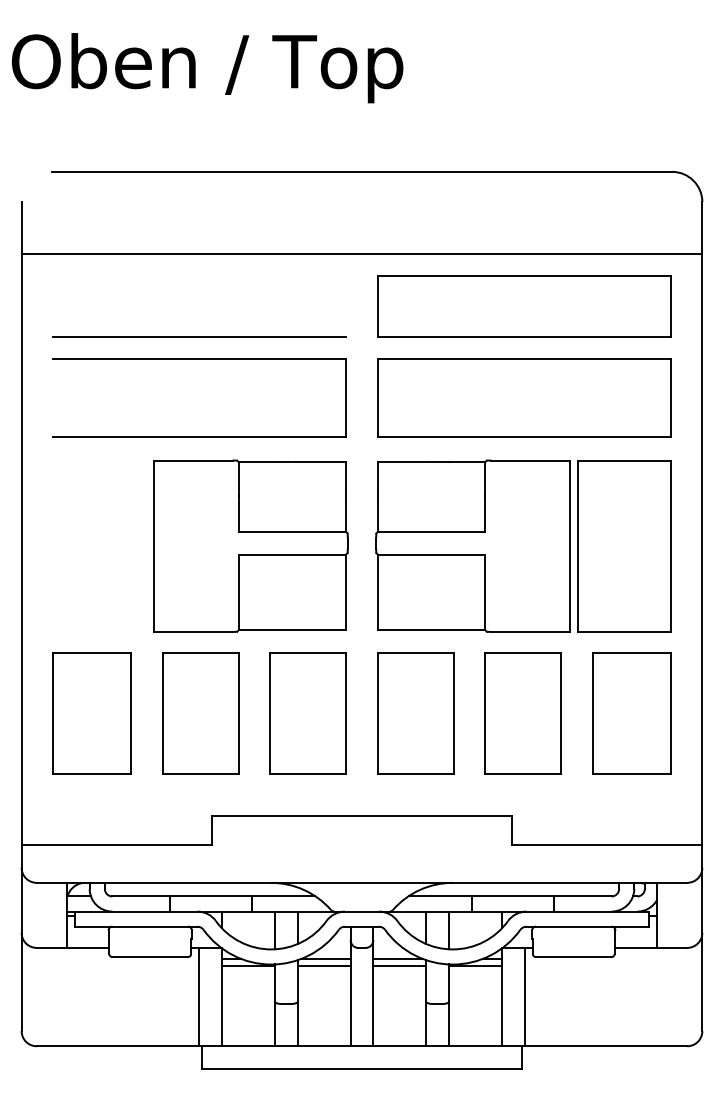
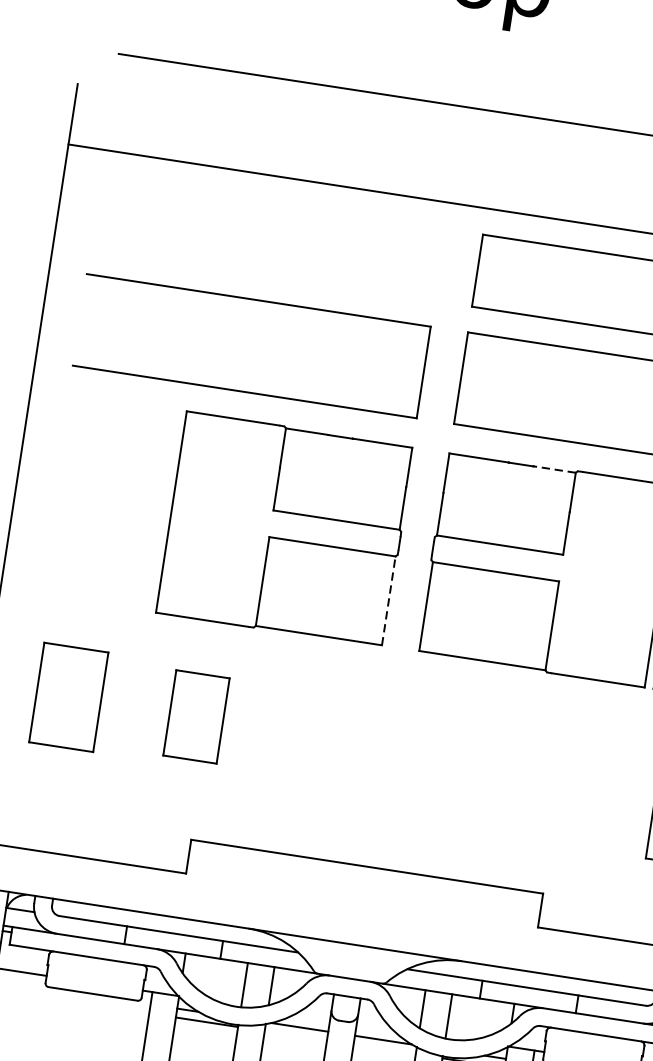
line: (199, 337) -> (262, 275), removed
line: (466, 462) -> (553, 469), solid -> dashed
line: (346, 592) -> (389, 601), solid -> dashed
part: (91, 713) -> (67, 697), size x0.7
part: (200, 713) -> (195, 716), size x0.6
part: (307, 713) -> (321, 736), removed
part: (415, 713) -> (448, 755), removed
part: (522, 713) -> (574, 774), removed
line: (323, 966) -> (294, 1036), removed
line: (399, 966) -> (384, 1049), removed

